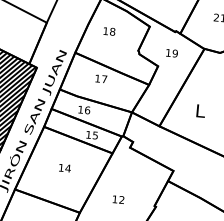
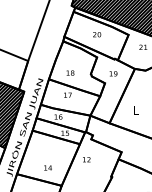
text: (109, 30) -> (70, 72), moved
text: (64, 167) -> (47, 167), moved
text: (118, 199) -> (86, 159), moved

